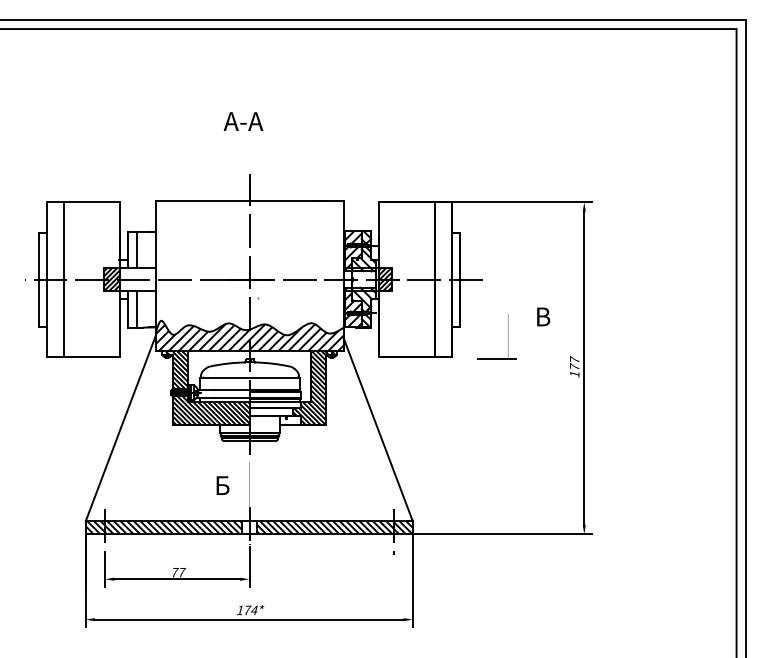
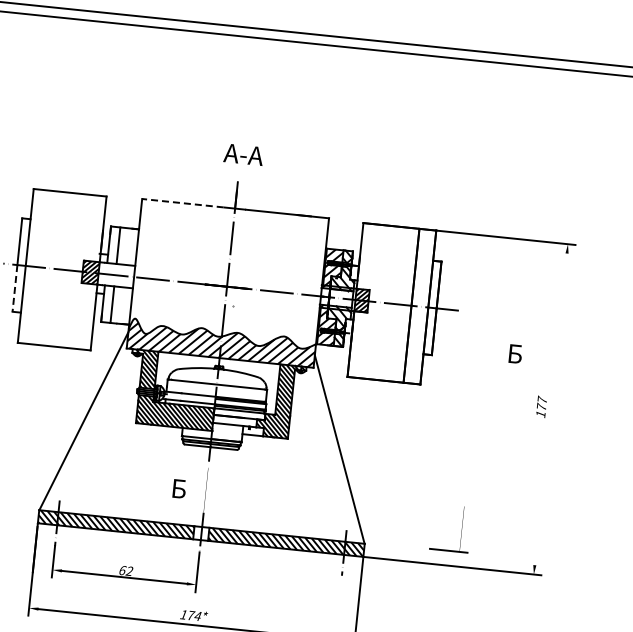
text: (243, 121) -> (243, 154), moved
line: (197, 201) -> (183, 203), solid -> dashed
line: (64, 279) -> (43, 267), removed
line: (38, 303) -> (14, 288), solid -> dashed
text: (545, 315) -> (517, 352), В -> Б
part: (508, 336) -> (462, 529), moved
line: (584, 367) -> (551, 408), removed
text: (178, 572) -> (126, 570), 77 -> 62

